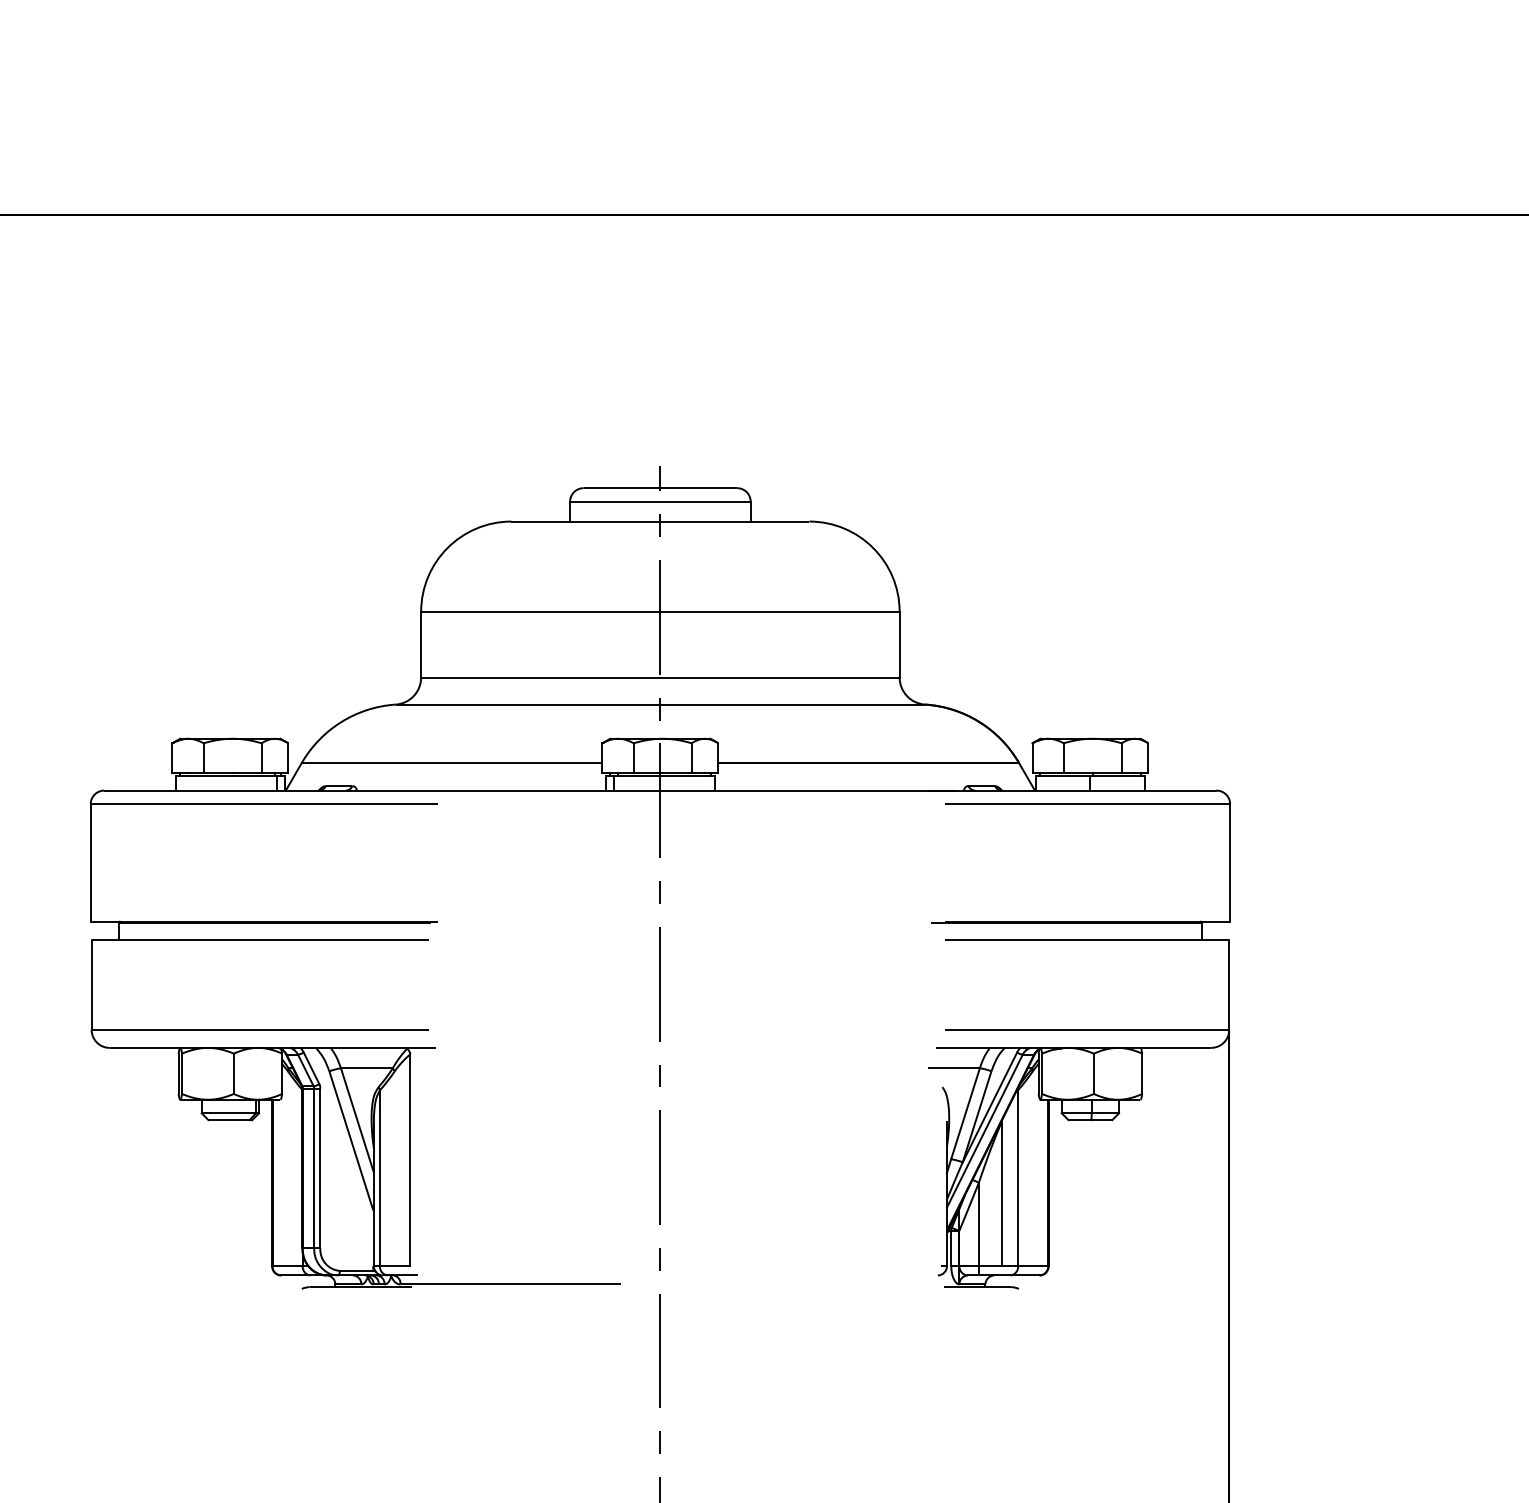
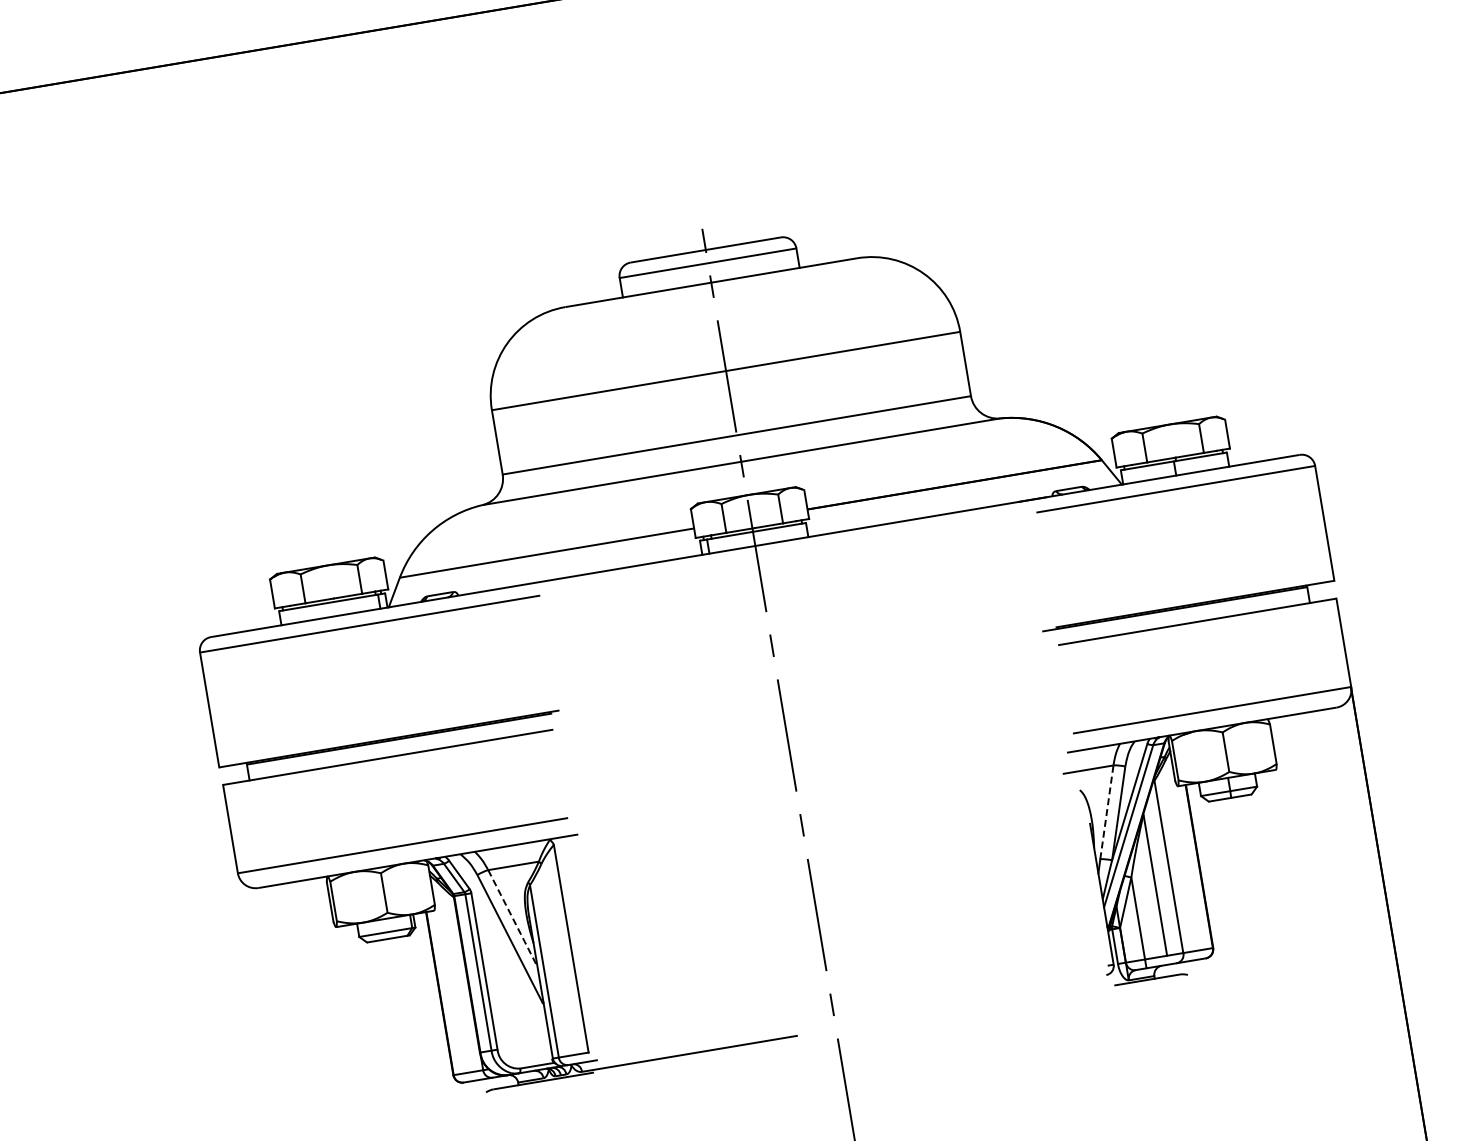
line: (965, 1113) -> (1106, 812), solid -> dashed
line: (357, 1121) -> (513, 919), solid -> dashed

